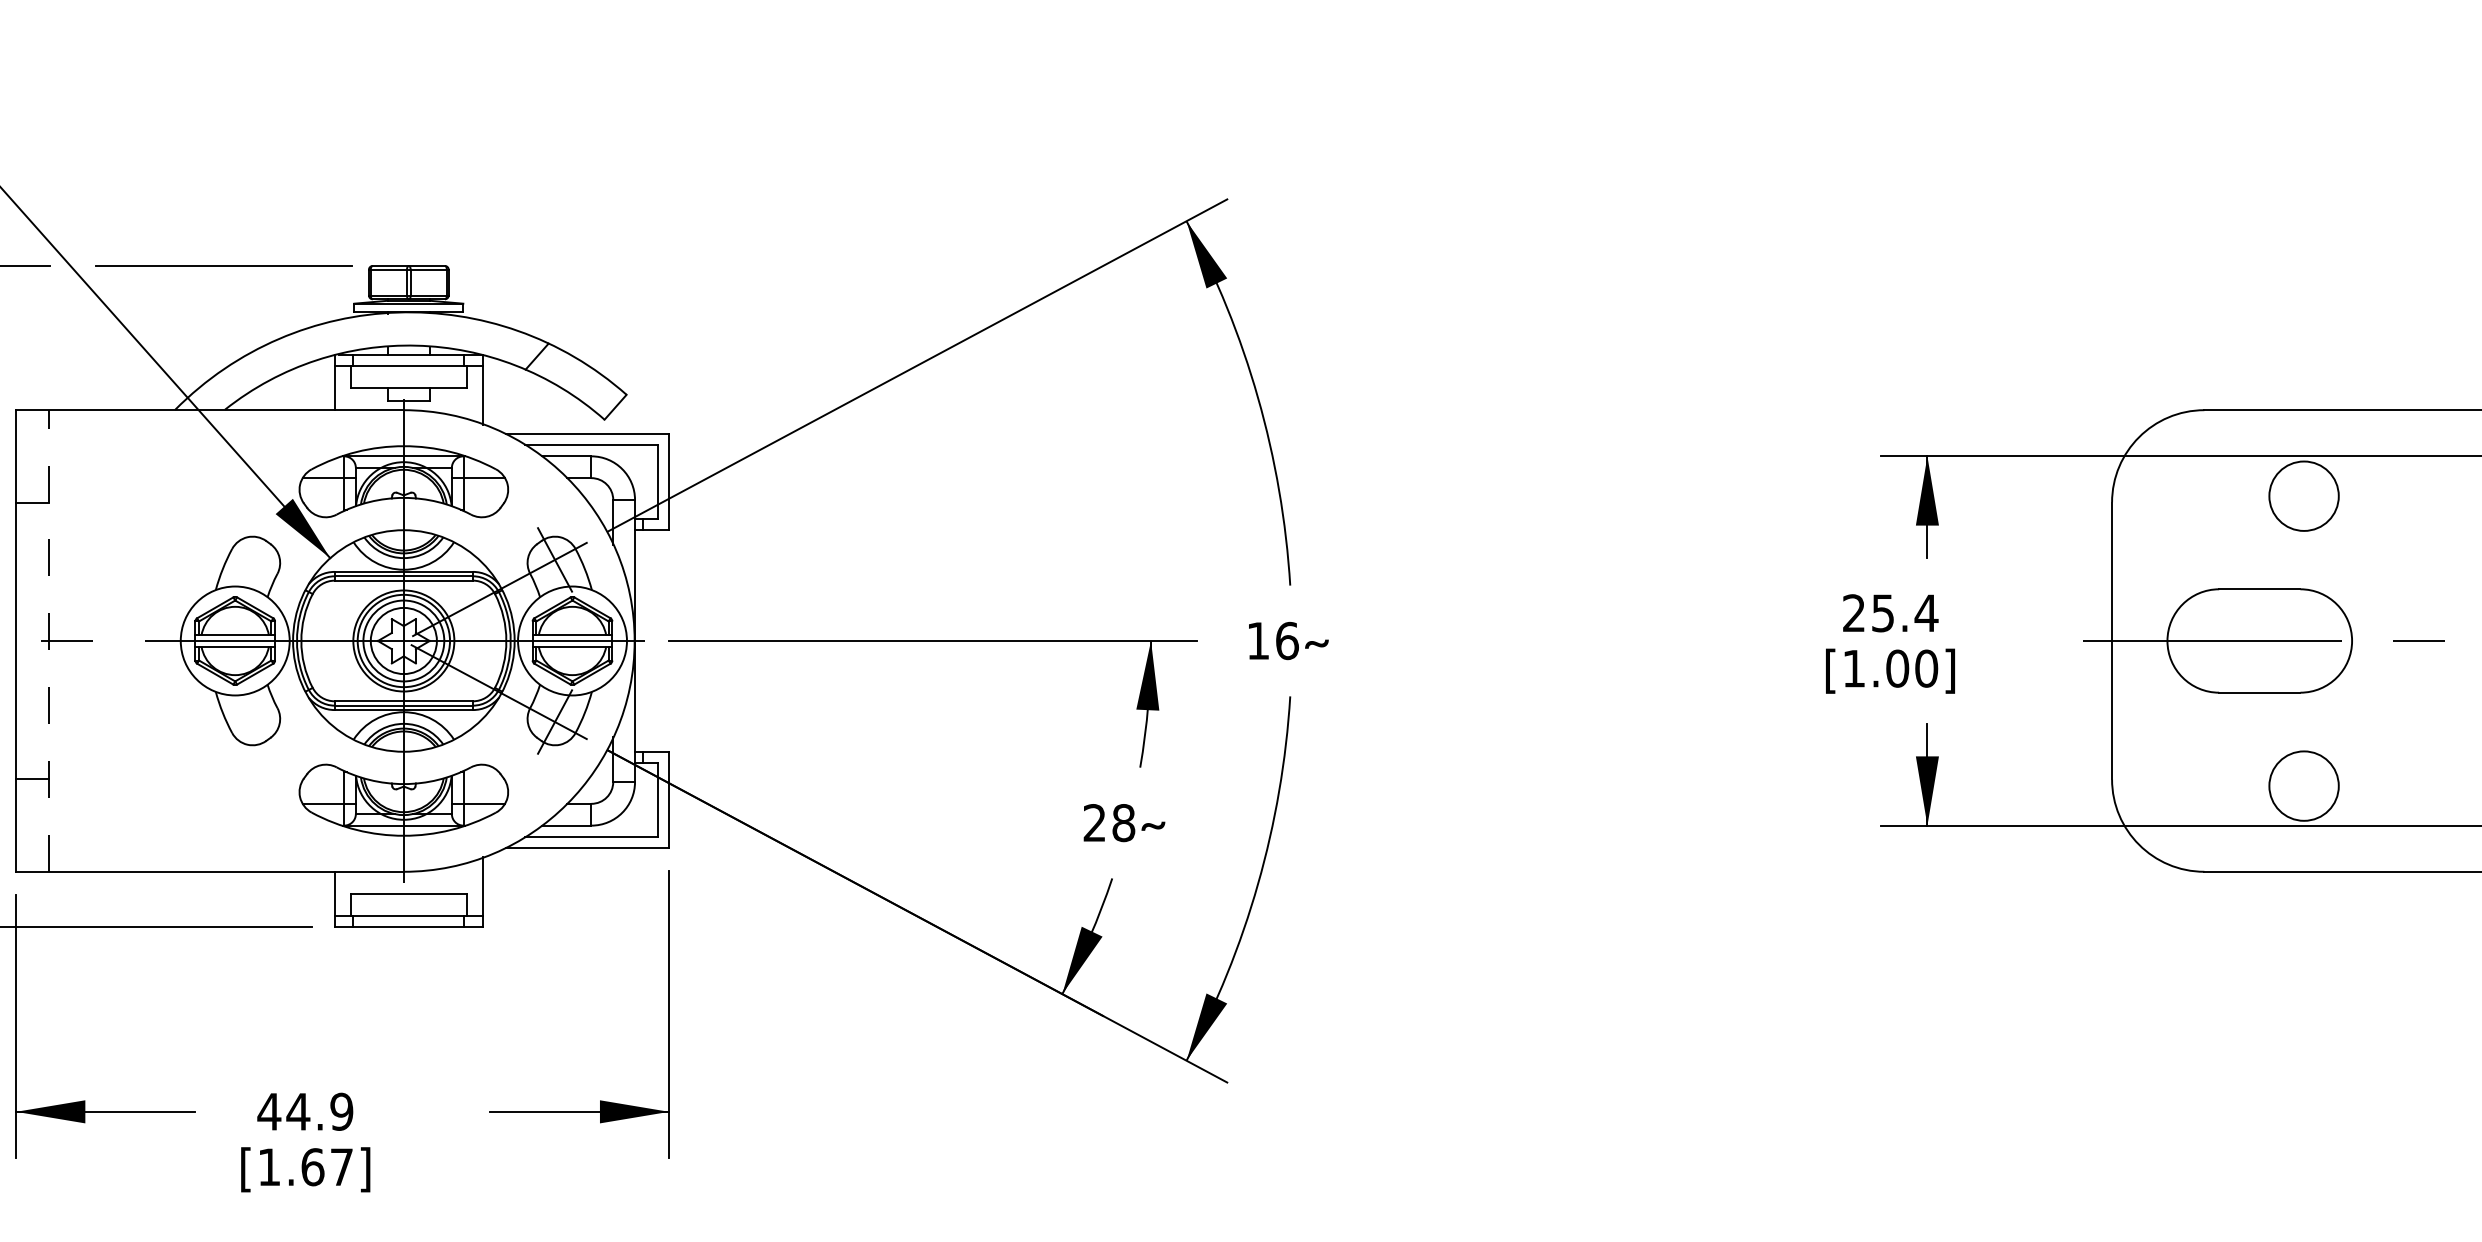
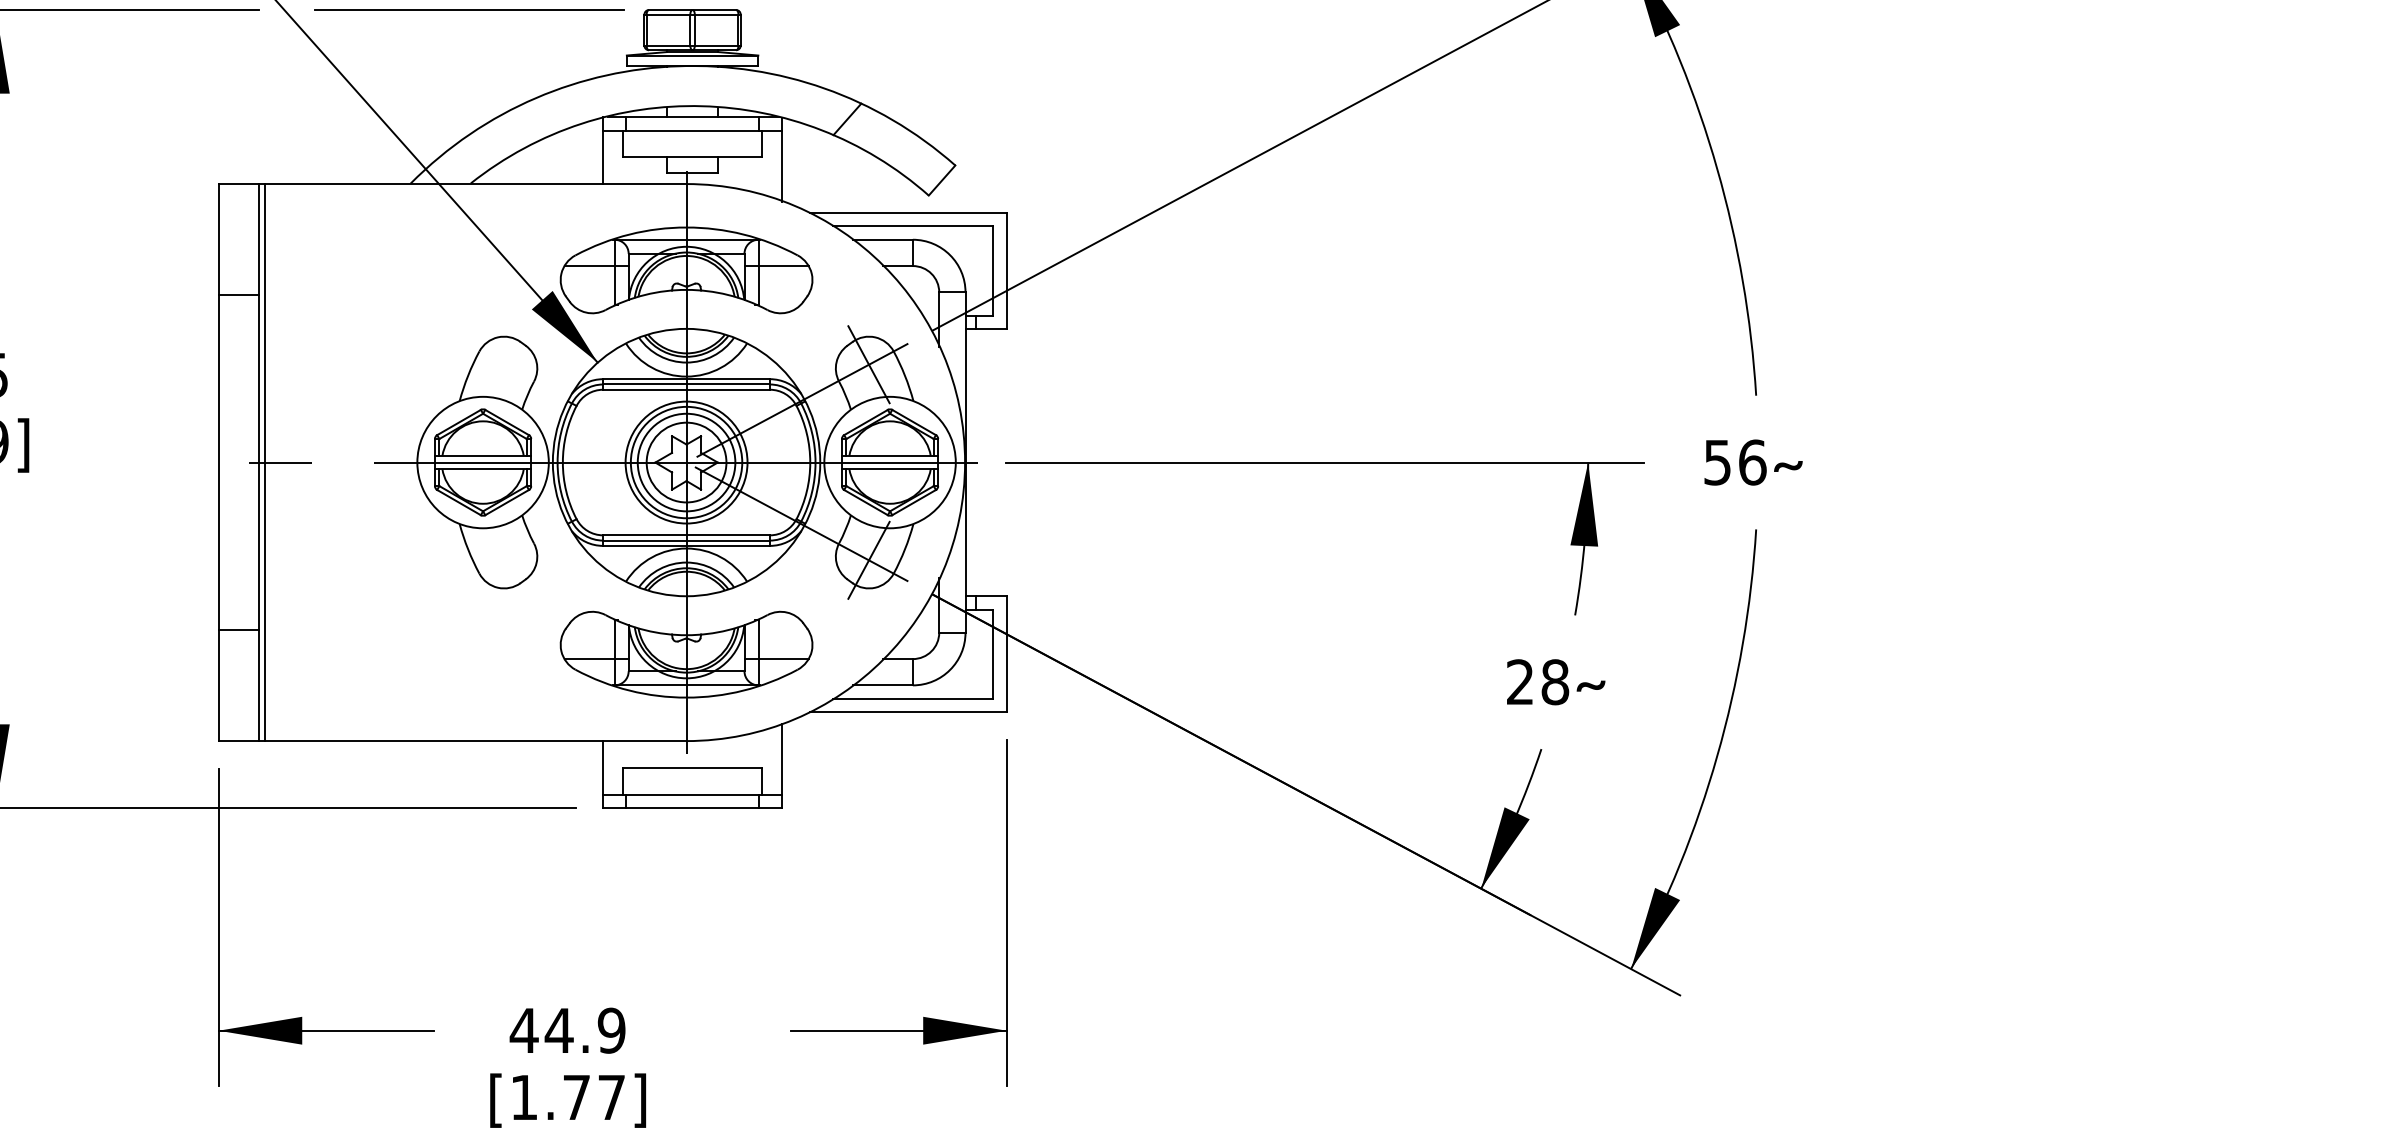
line: (54, 640) -> (264, 461), added
line: (49, 641) -> (258, 463), dashed -> solid
text: (1257, 641) -> (1716, 463), 16 -> 56
text: (312, 1167) -> (576, 1097), [1.67] -> [1.77]

